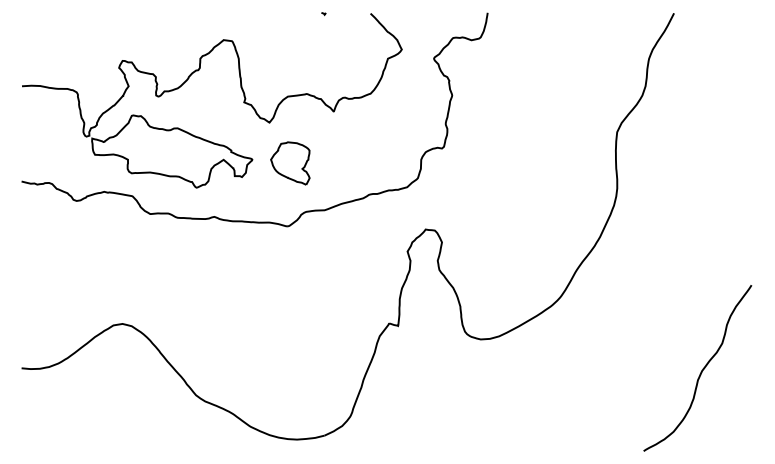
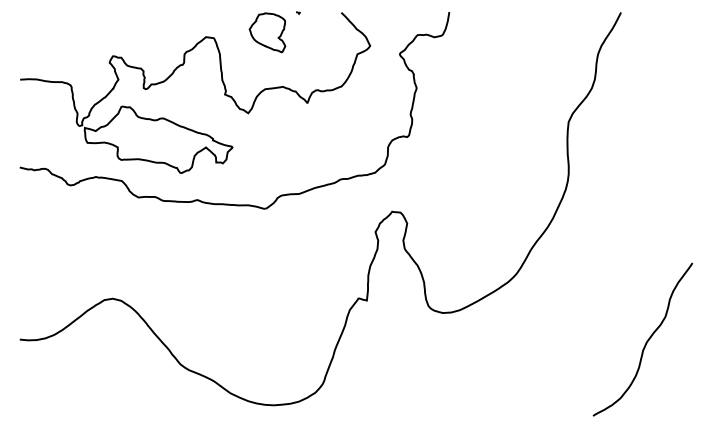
part: (290, 163) -> (267, 32), moved

